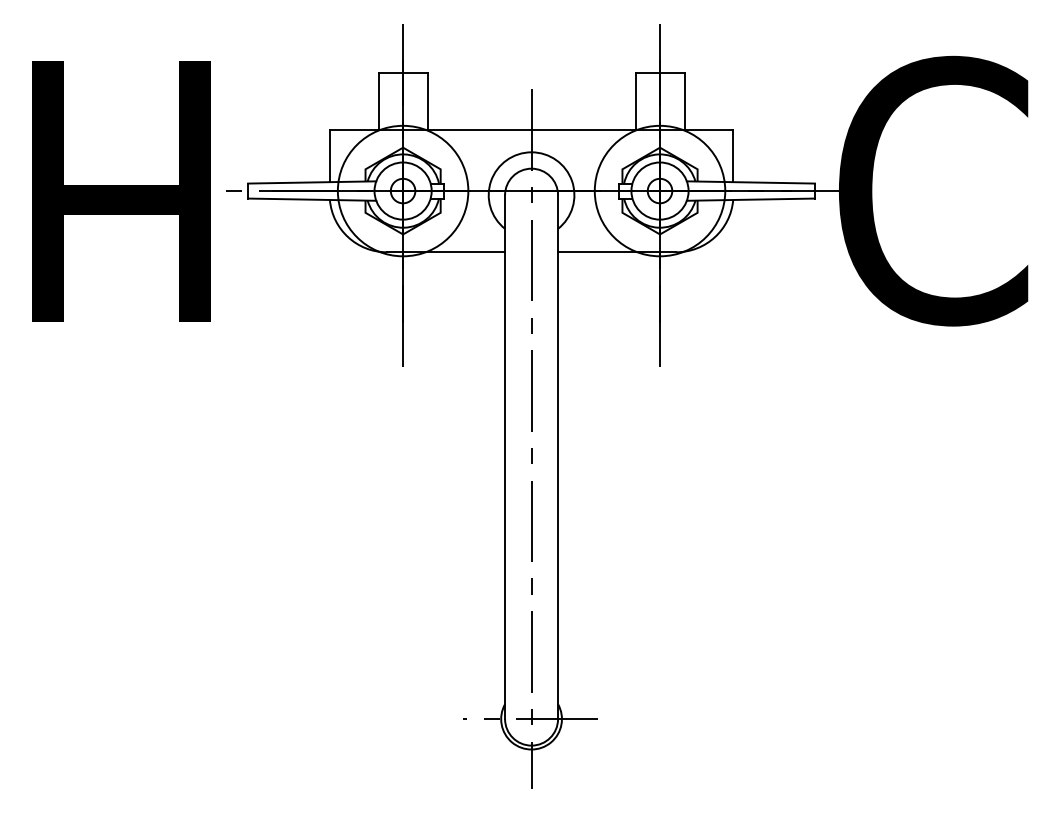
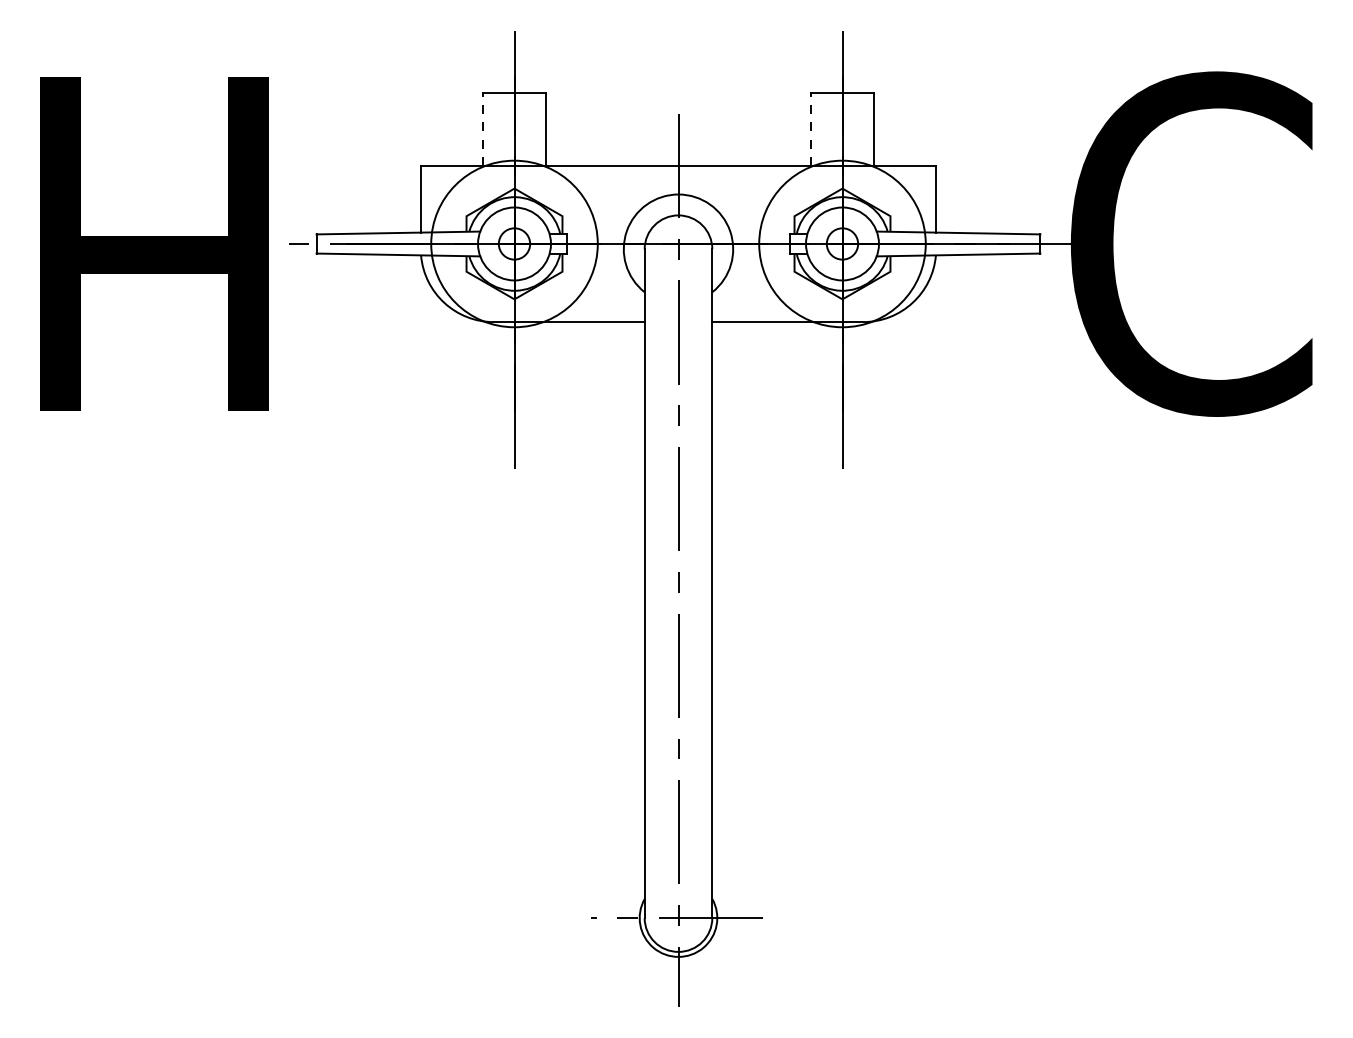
line: (378, 101) -> (483, 129), solid -> dashed
line: (635, 101) -> (811, 129), solid -> dashed

